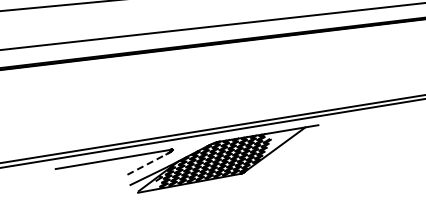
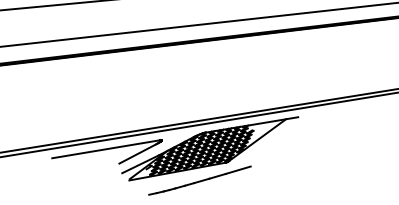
line: (146, 164) -> (137, 153), dashed -> solid
part: (213, 192) -> (199, 180), added

